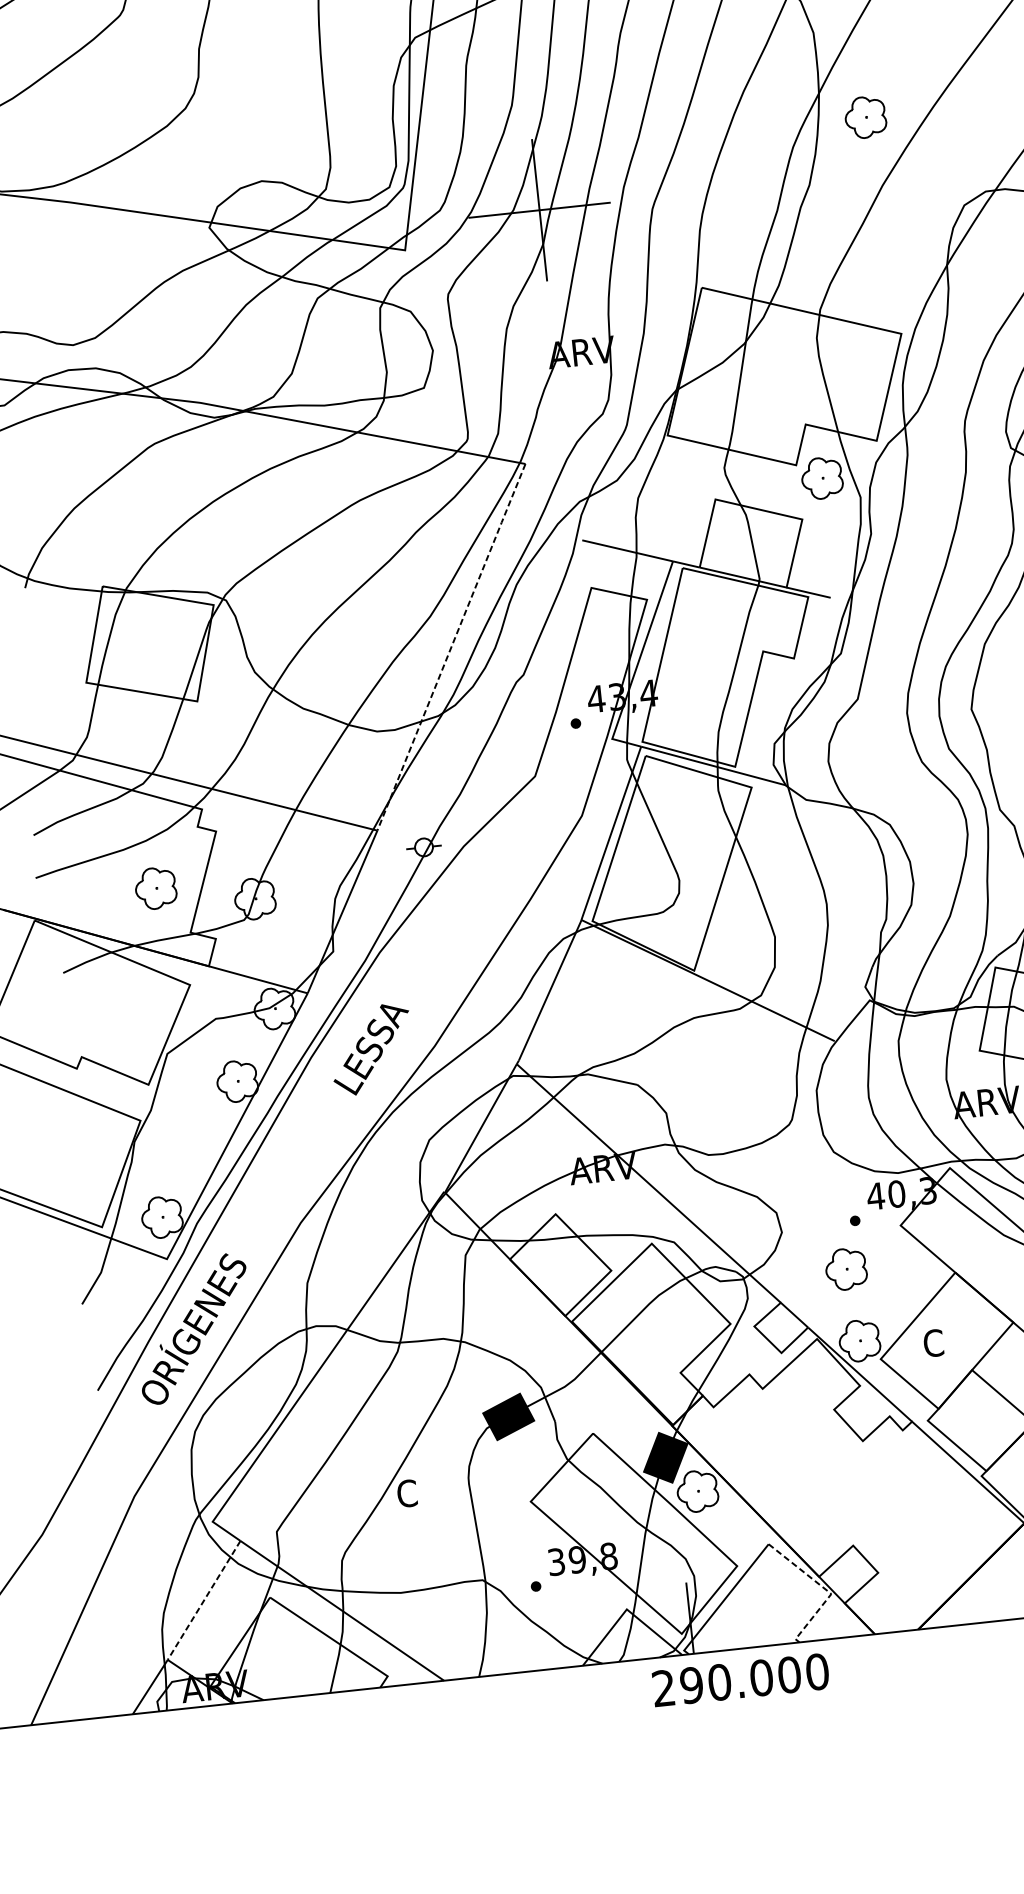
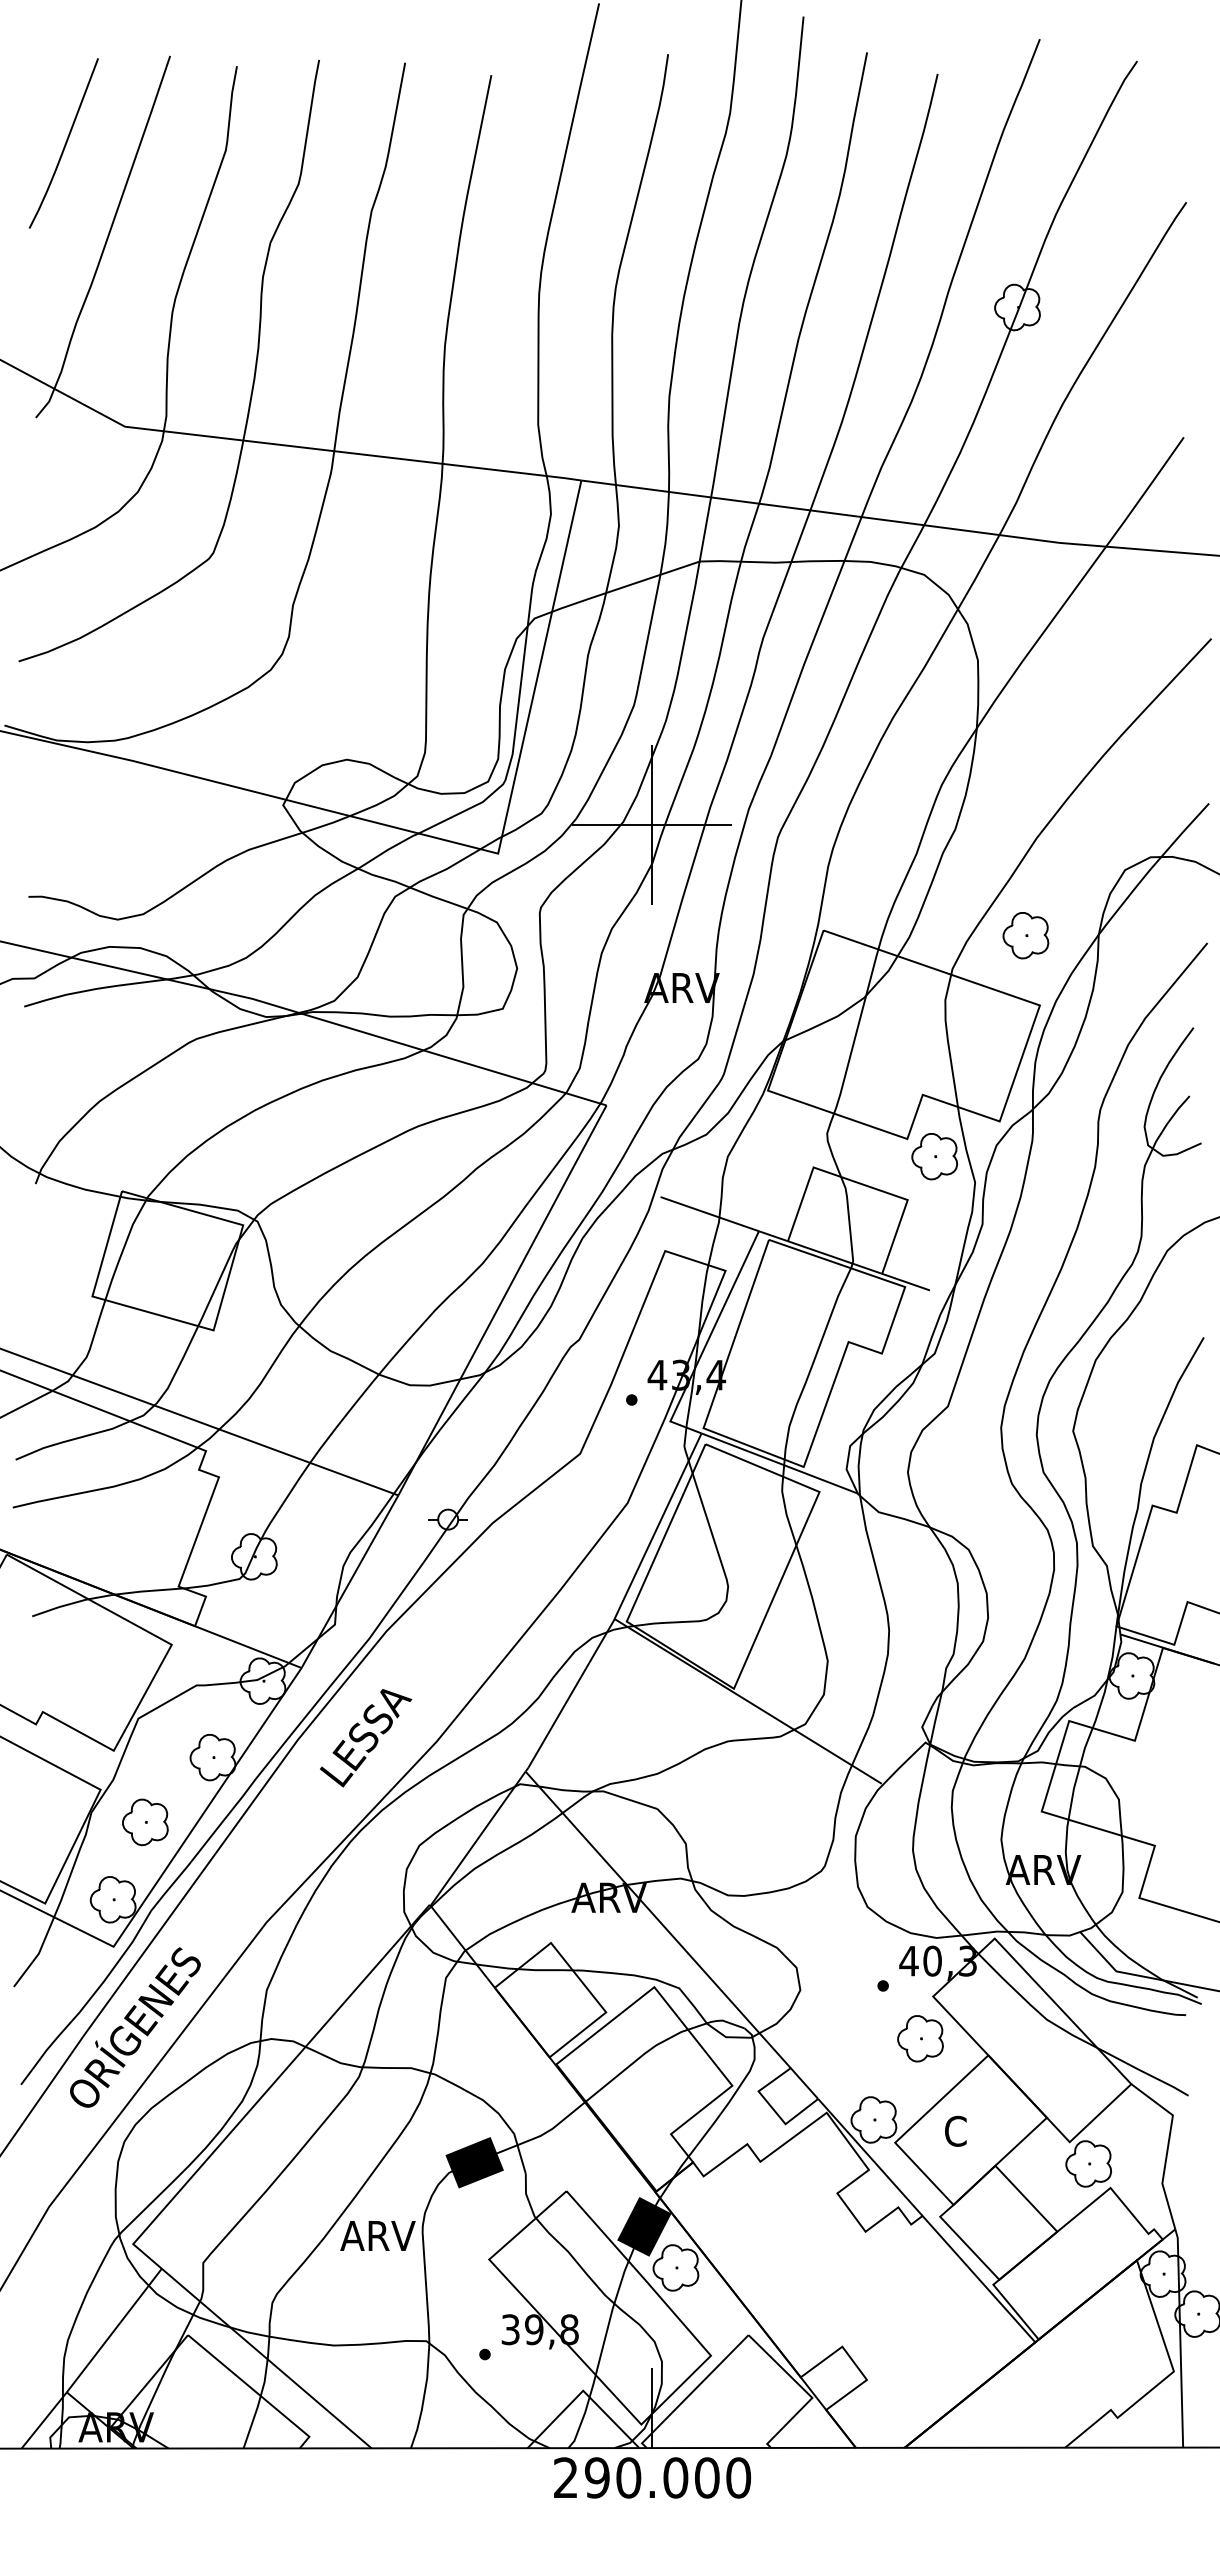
part: (865, 117) -> (1025, 935), moved
line: (451, 646) -> (502, 1299), dashed -> solid
part: (156, 888) -> (145, 1822), moved
part: (846, 1269) -> (920, 2038), moved
text: (429, 1490) -> (377, 2235), C -> ARV
line: (825, 1589) -> (806, 2392), dashed -> solid
line: (204, 1600) -> (114, 2330), dashed -> solid
text: (740, 1679) -> (652, 2477), moved

